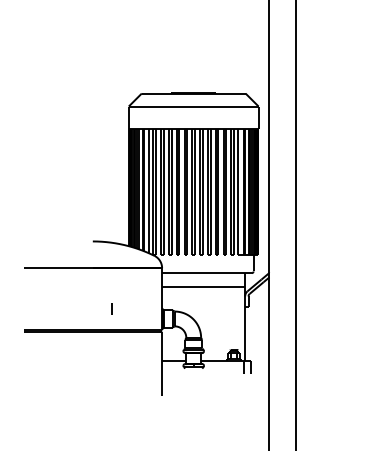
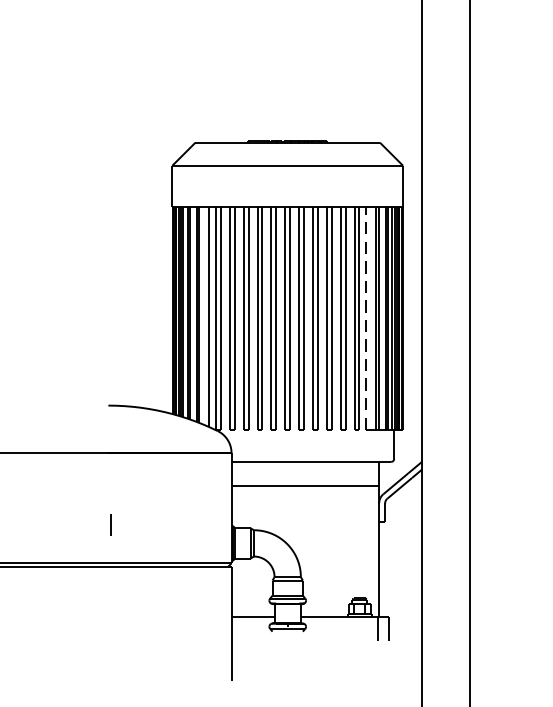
line: (238, 192) -> (367, 318), solid -> dashed
line: (111, 308) -> (111, 524), moved

